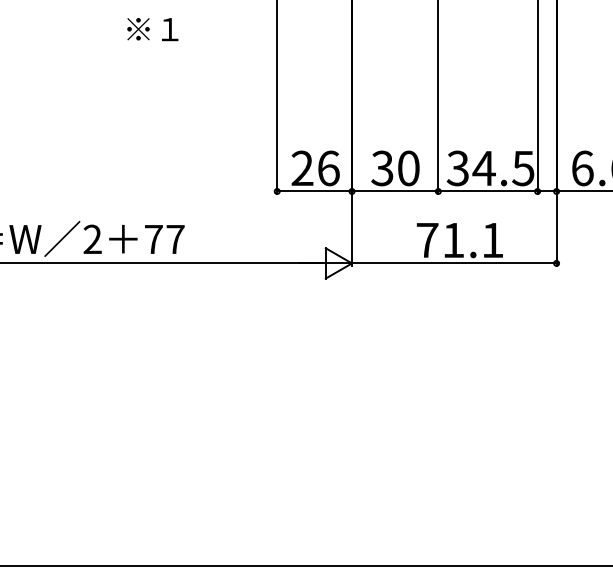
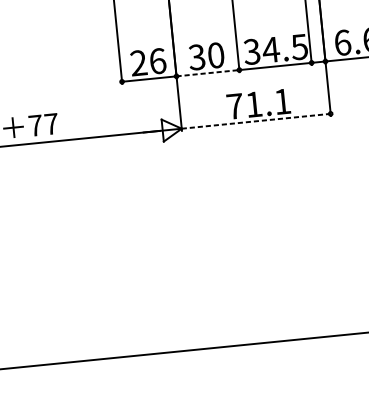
line: (395, 191) -> (208, 73), solid -> dashed
line: (454, 263) -> (256, 121), solid -> dashed

